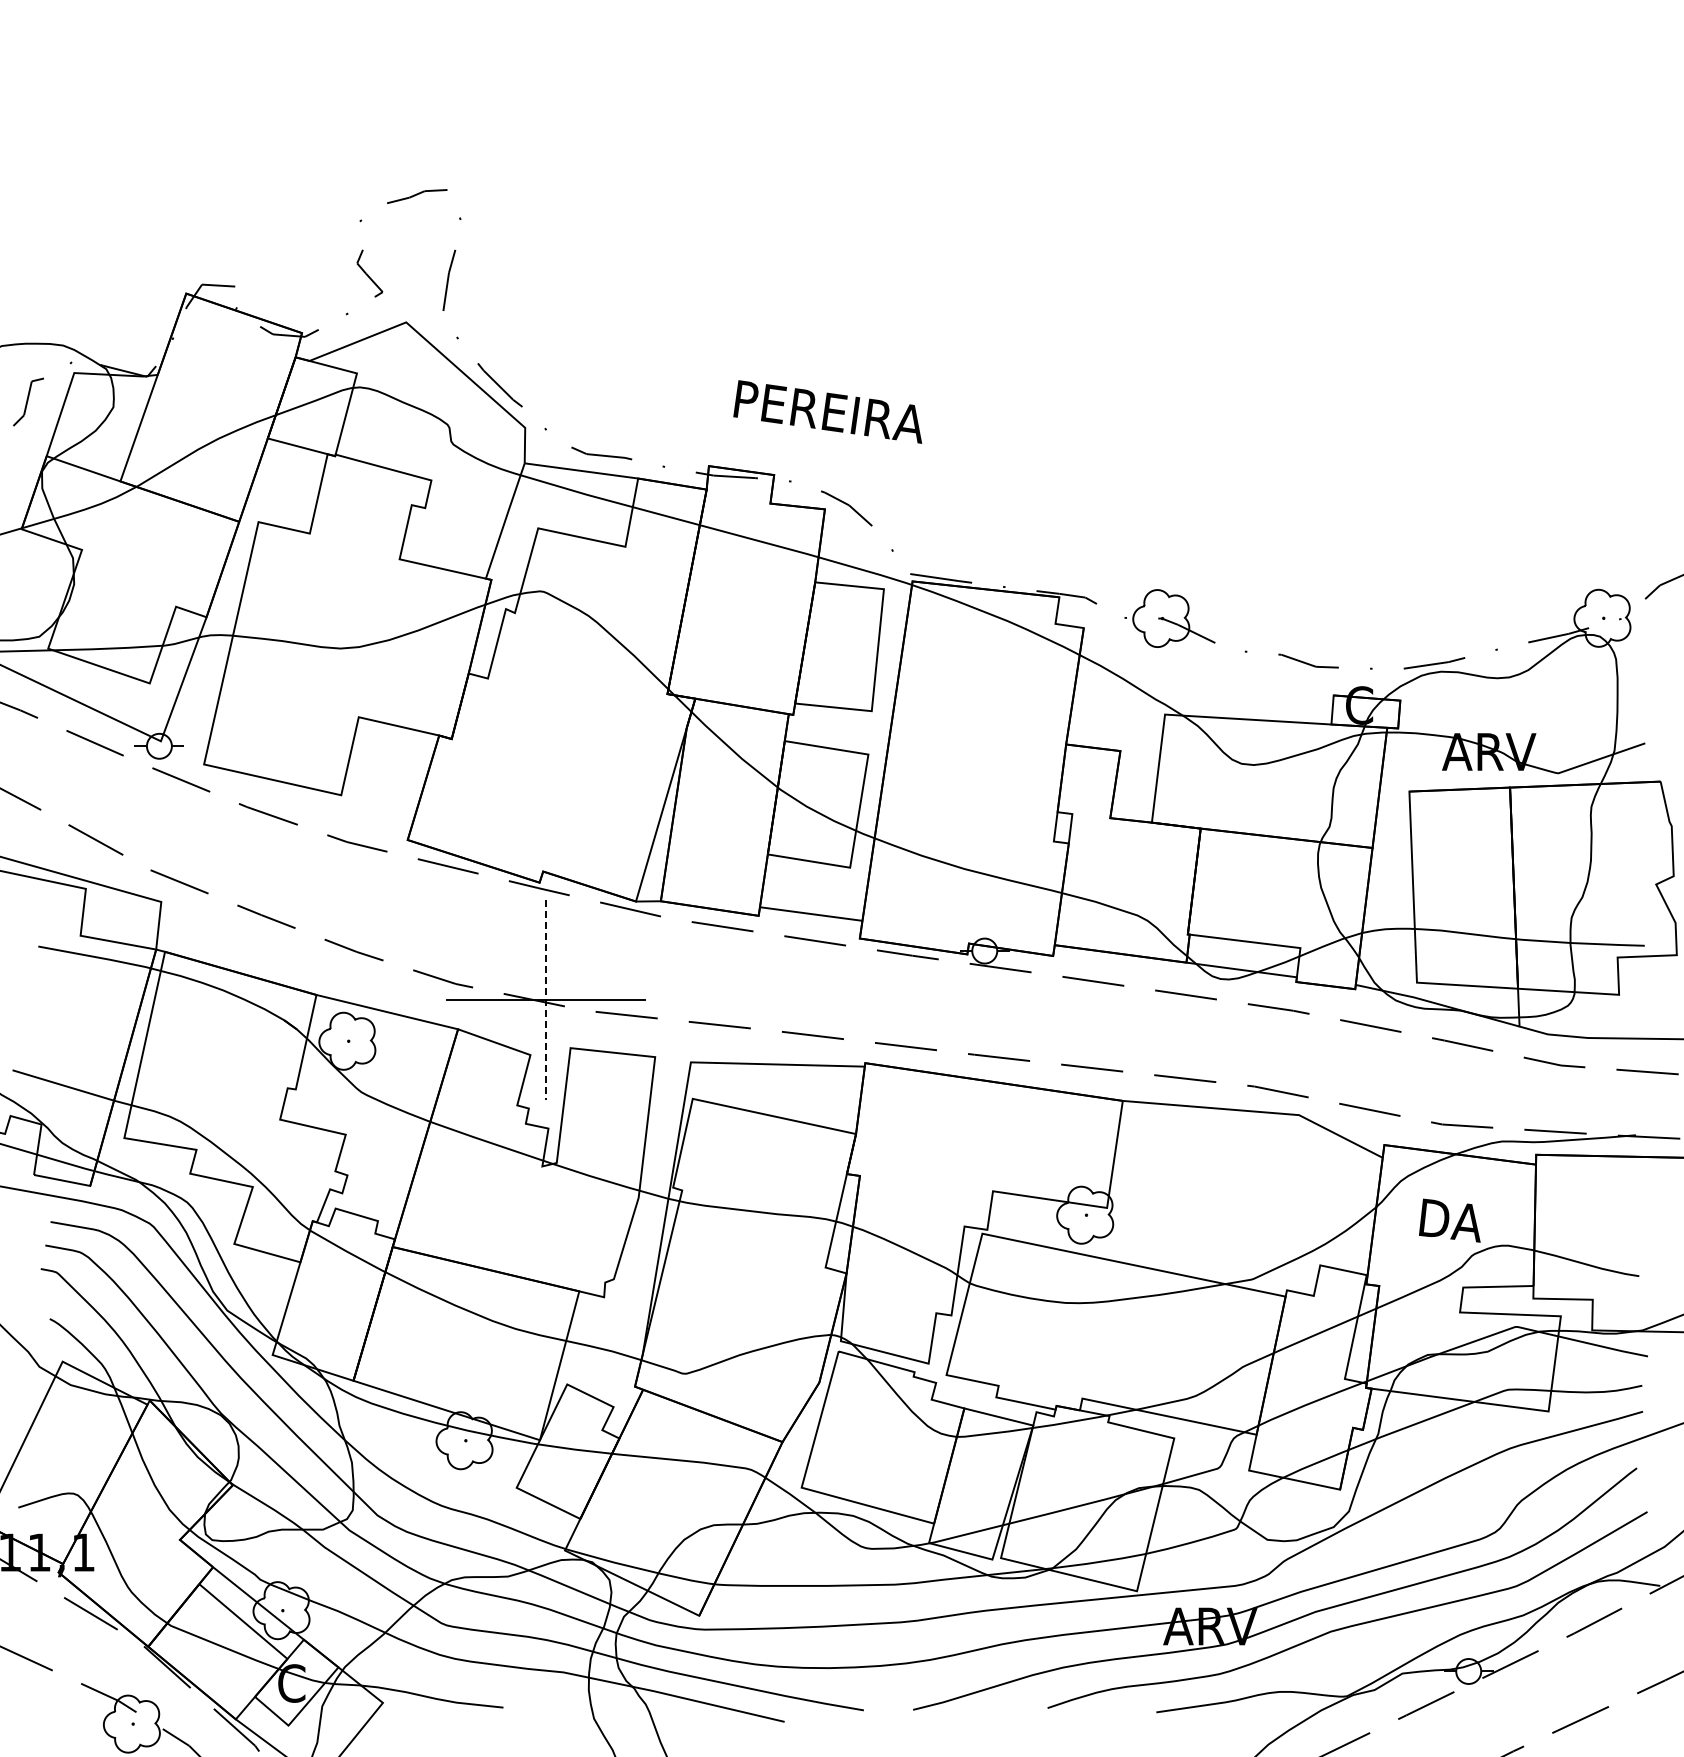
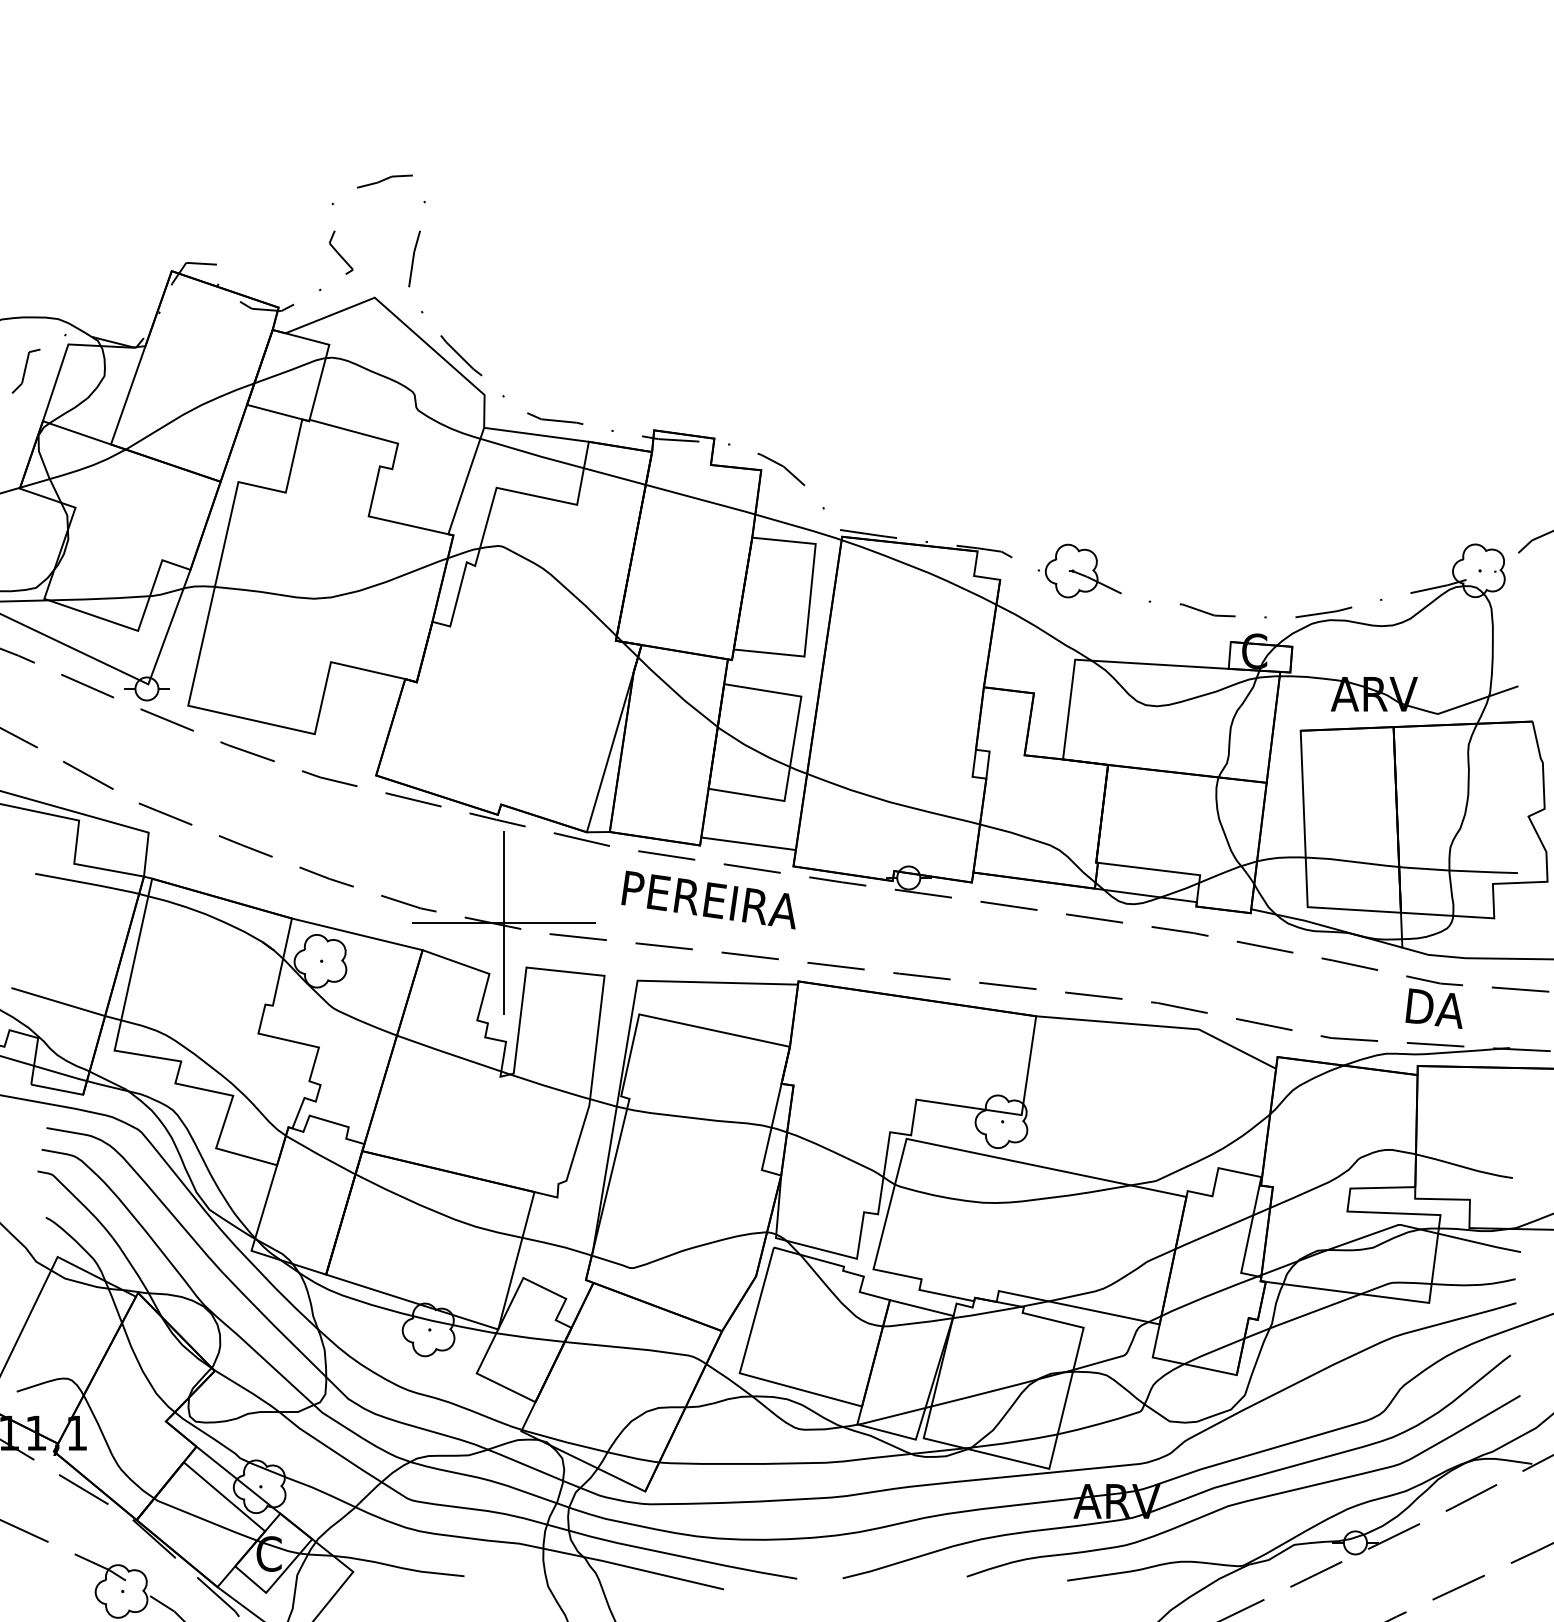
text: (827, 411) -> (708, 899), moved
line: (546, 999) -> (504, 922), dashed -> solid
text: (1449, 1220) -> (1433, 1008), moved

